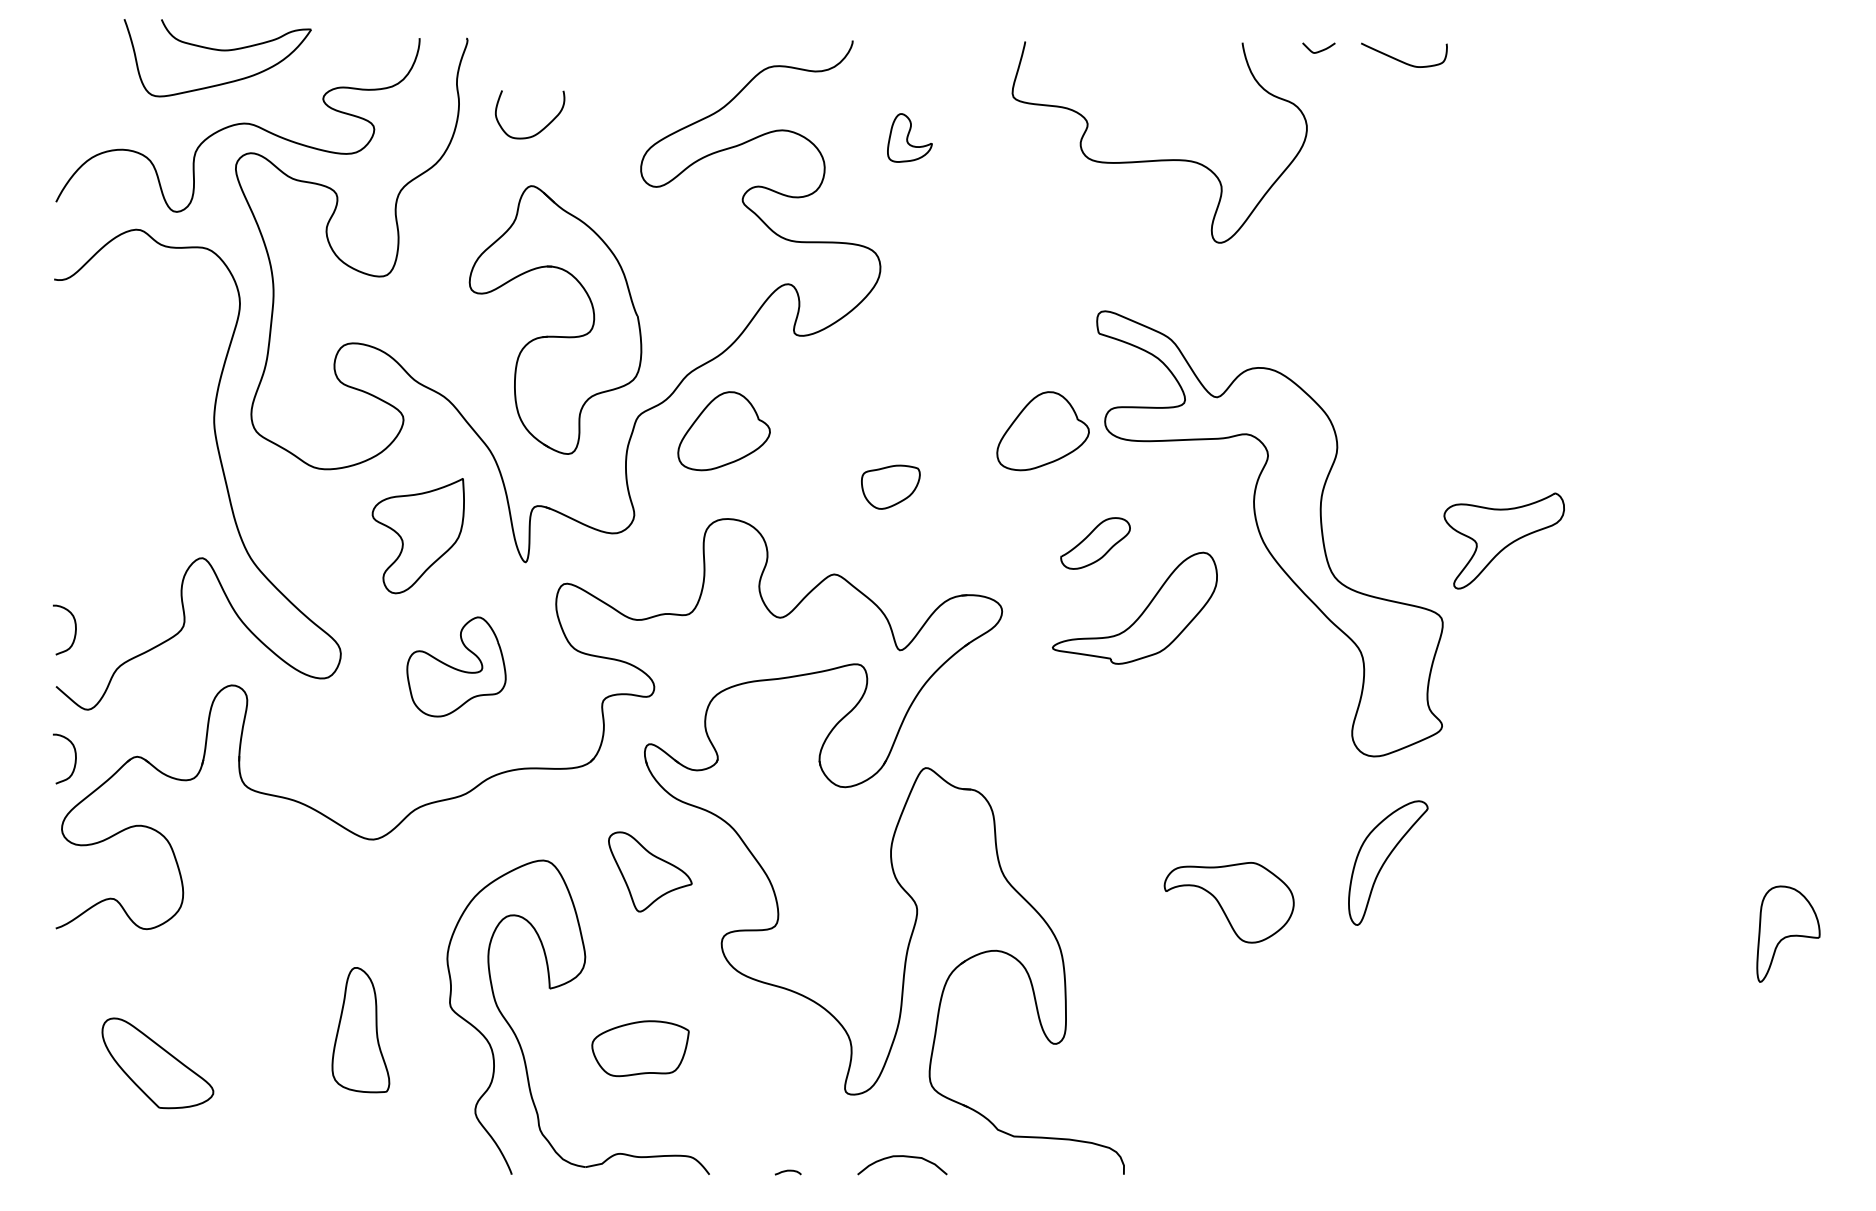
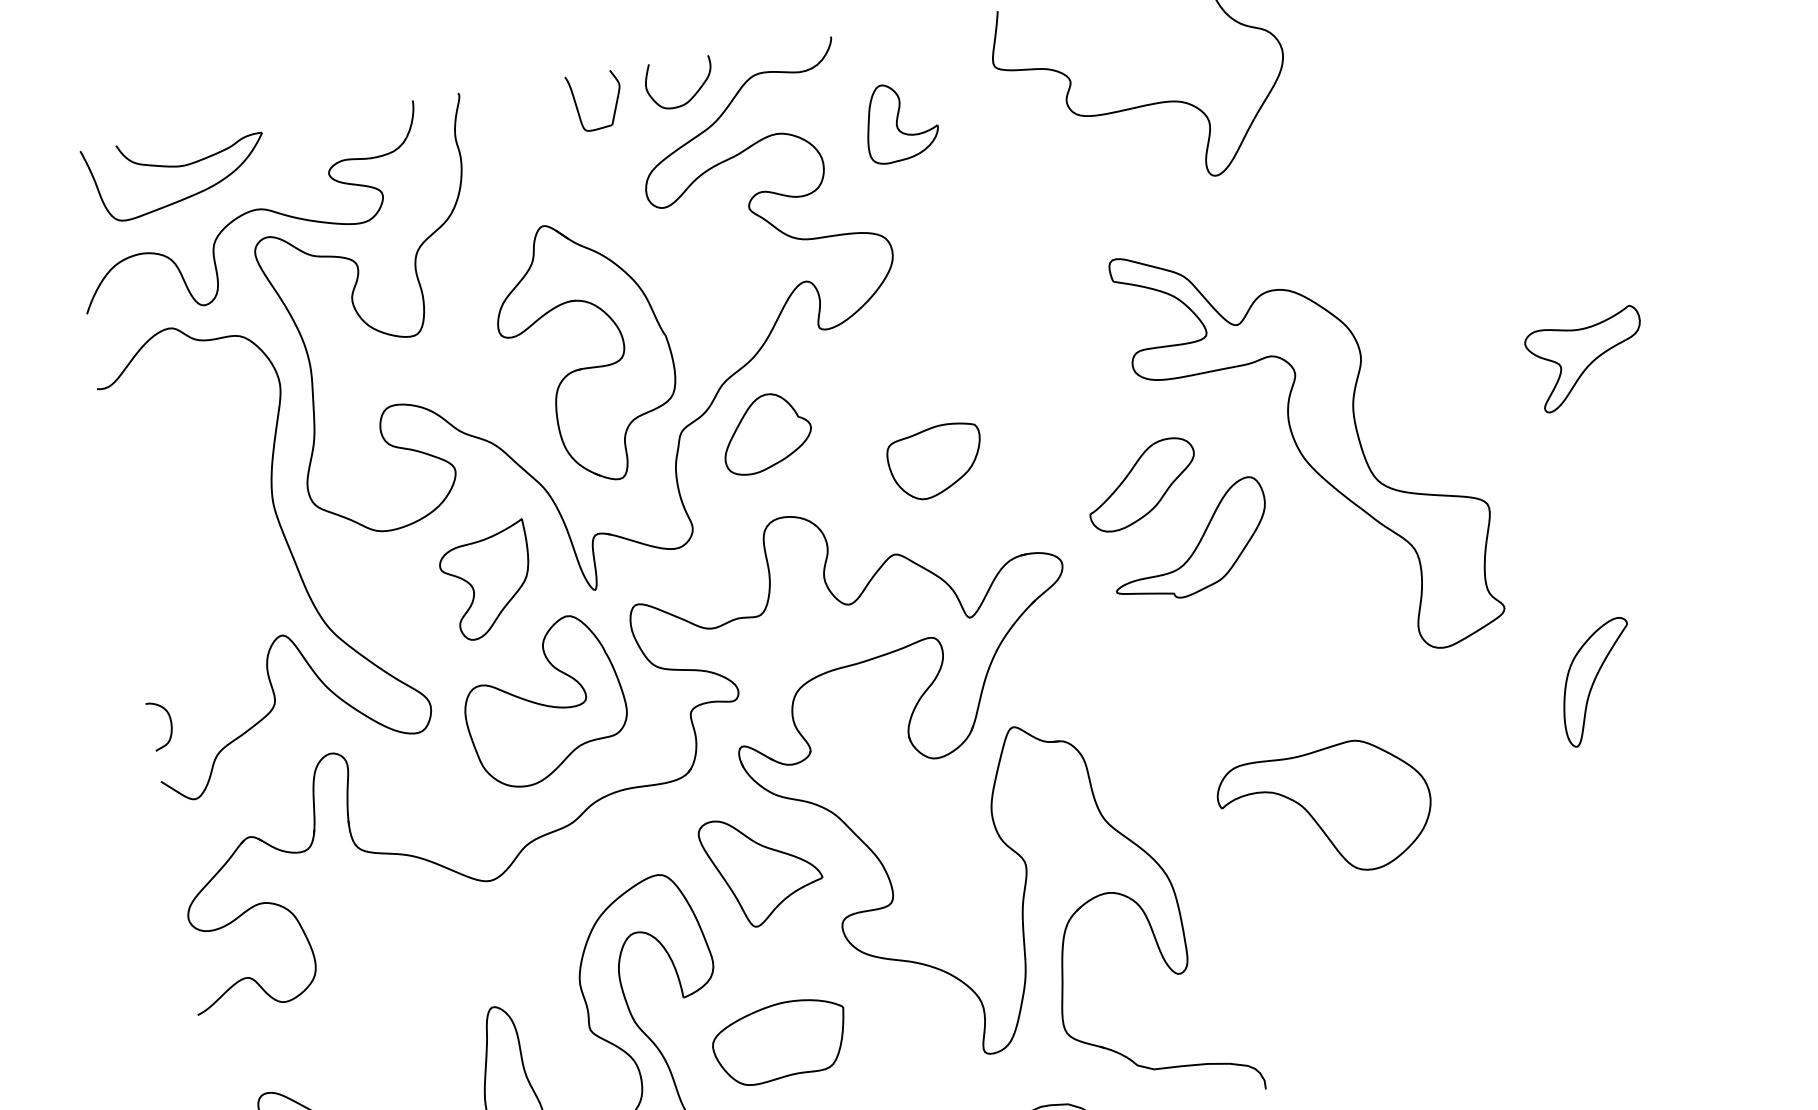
part: (219, 51) -> (176, 167), moved
part: (585, 70) -> (577, 106), added
curve: (543, 127) -> (694, 93), moved
part: (909, 137) -> (900, 121), size x1.67
part: (1042, 431) -> (1073, 384), removed
part: (890, 487) -> (935, 462), size x1.67
part: (1503, 540) -> (1586, 359), moved
part: (1095, 543) -> (1142, 484), size x1.67
part: (456, 666) -> (544, 701), size x1.67
curve: (74, 760) -> (190, 850), removed
part: (1388, 862) -> (1597, 681), moved
part: (650, 871) -> (762, 869), size x1.43
part: (1228, 902) -> (1325, 810), size x1.67
part: (640, 1048) -> (780, 1041), size x1.43

